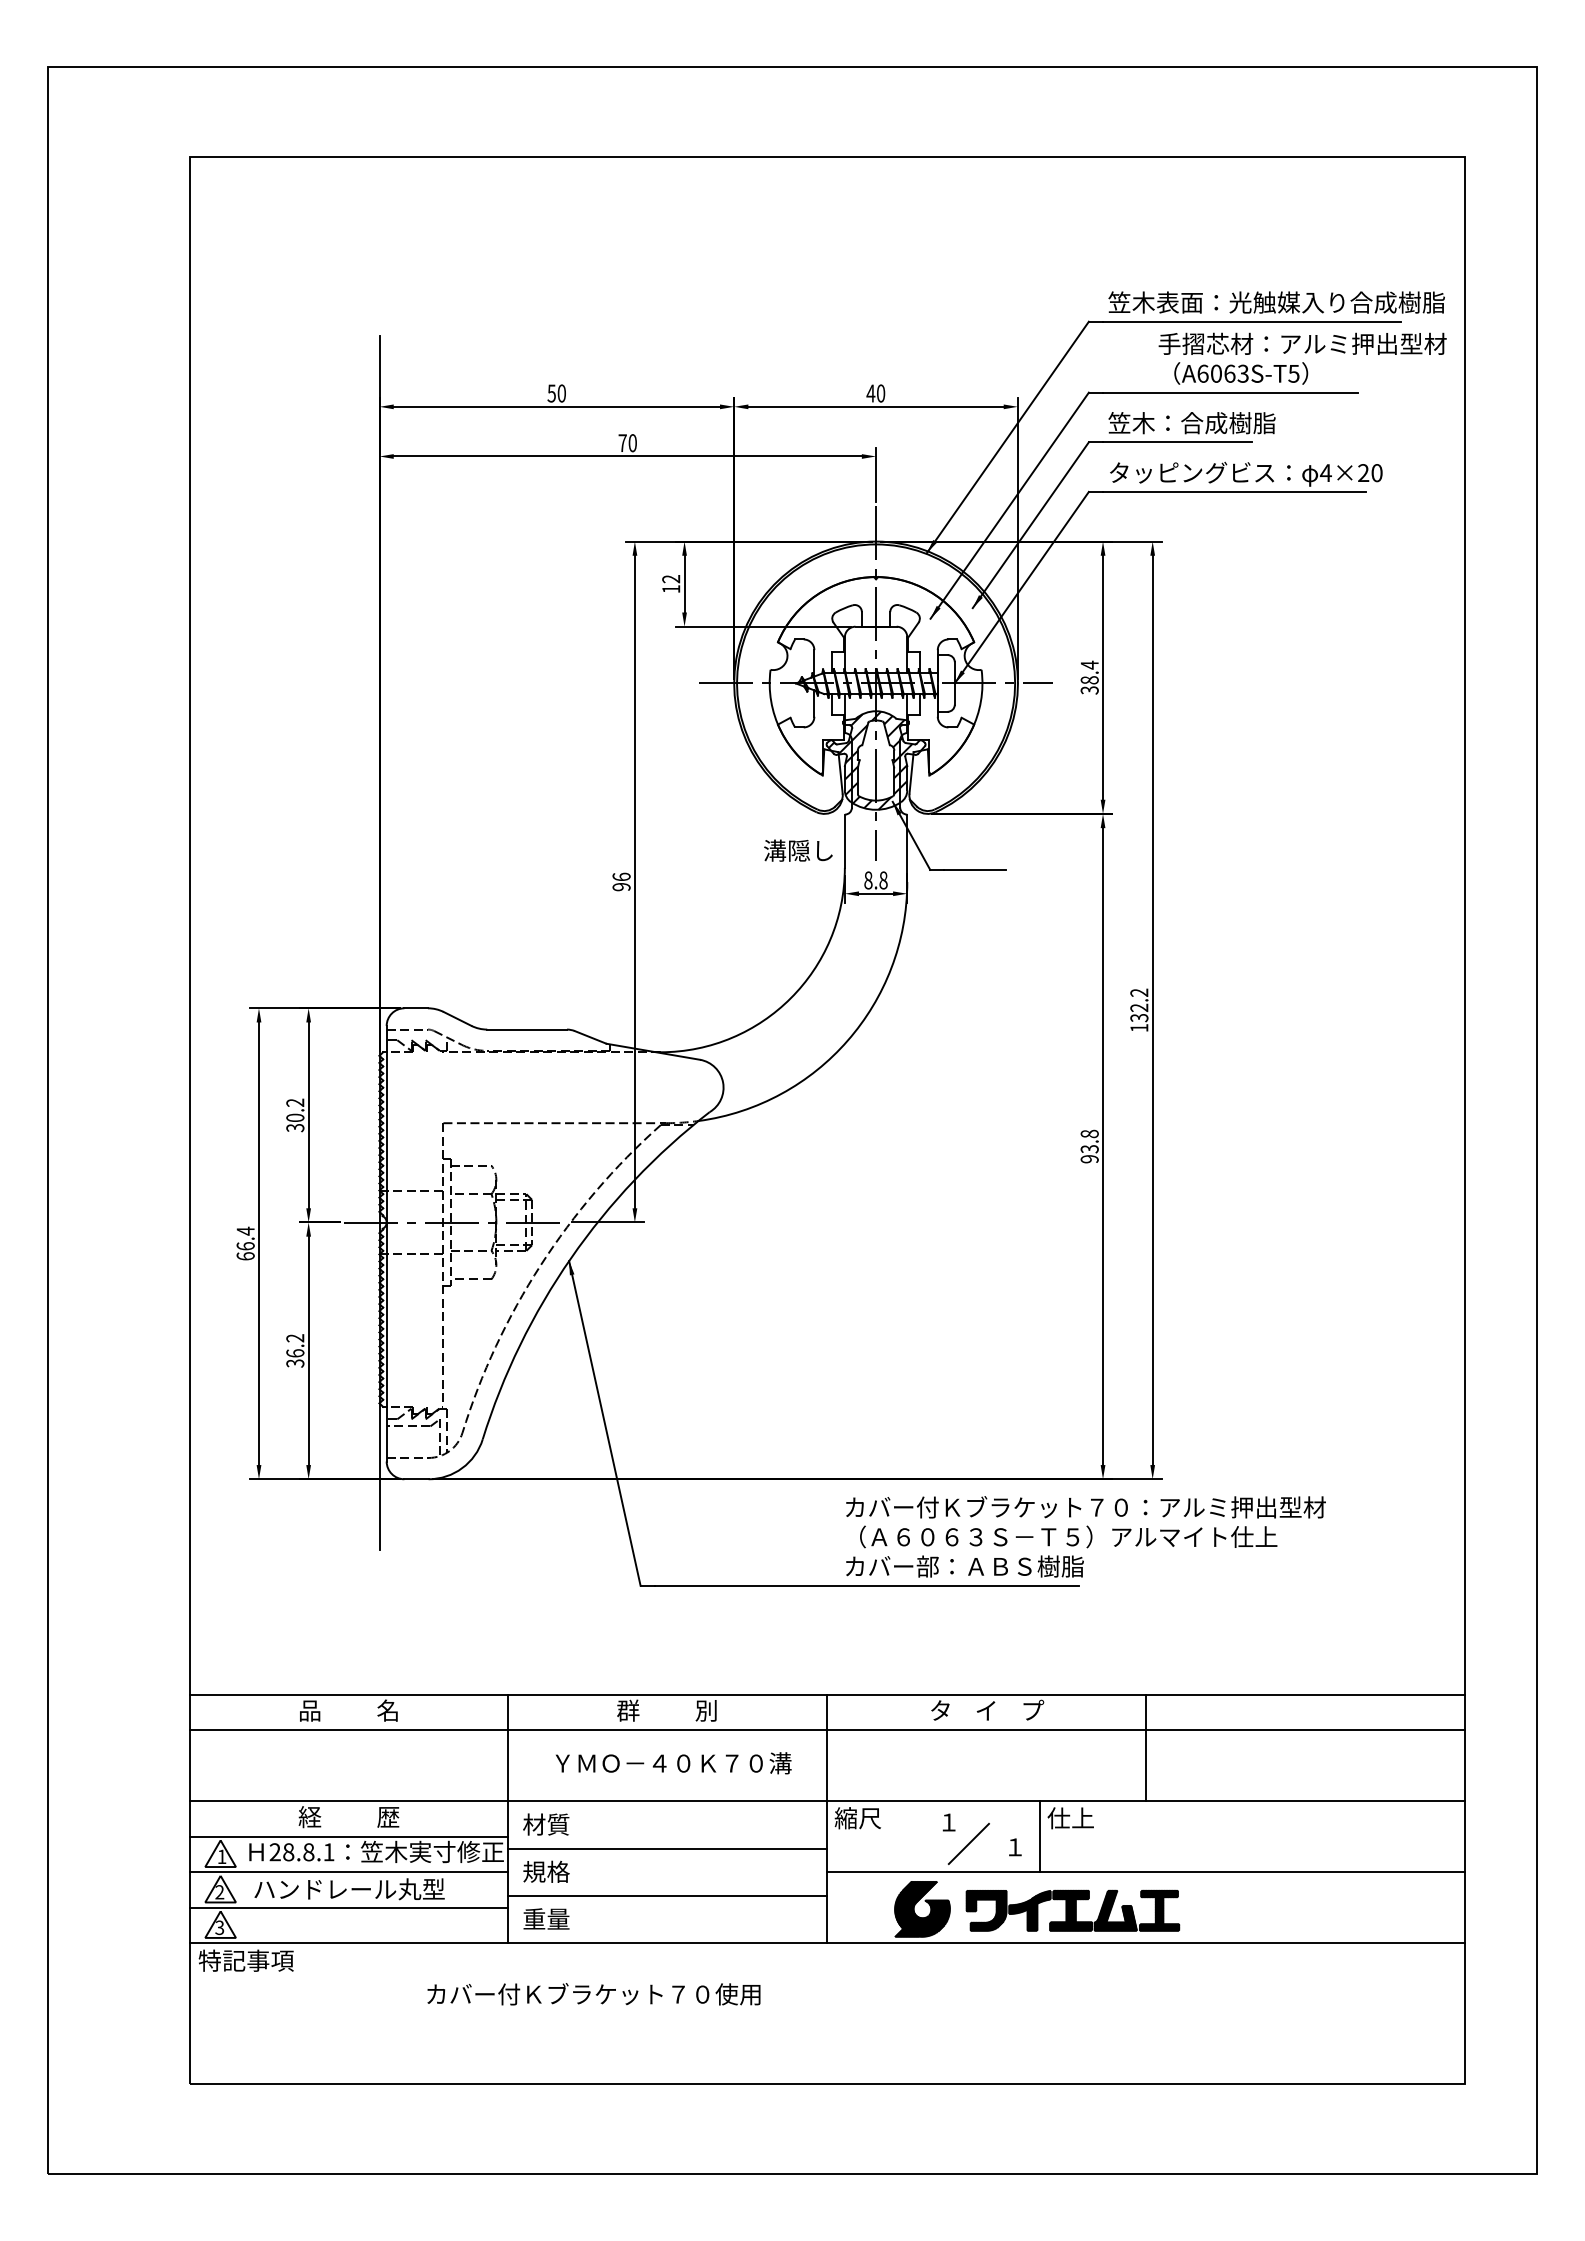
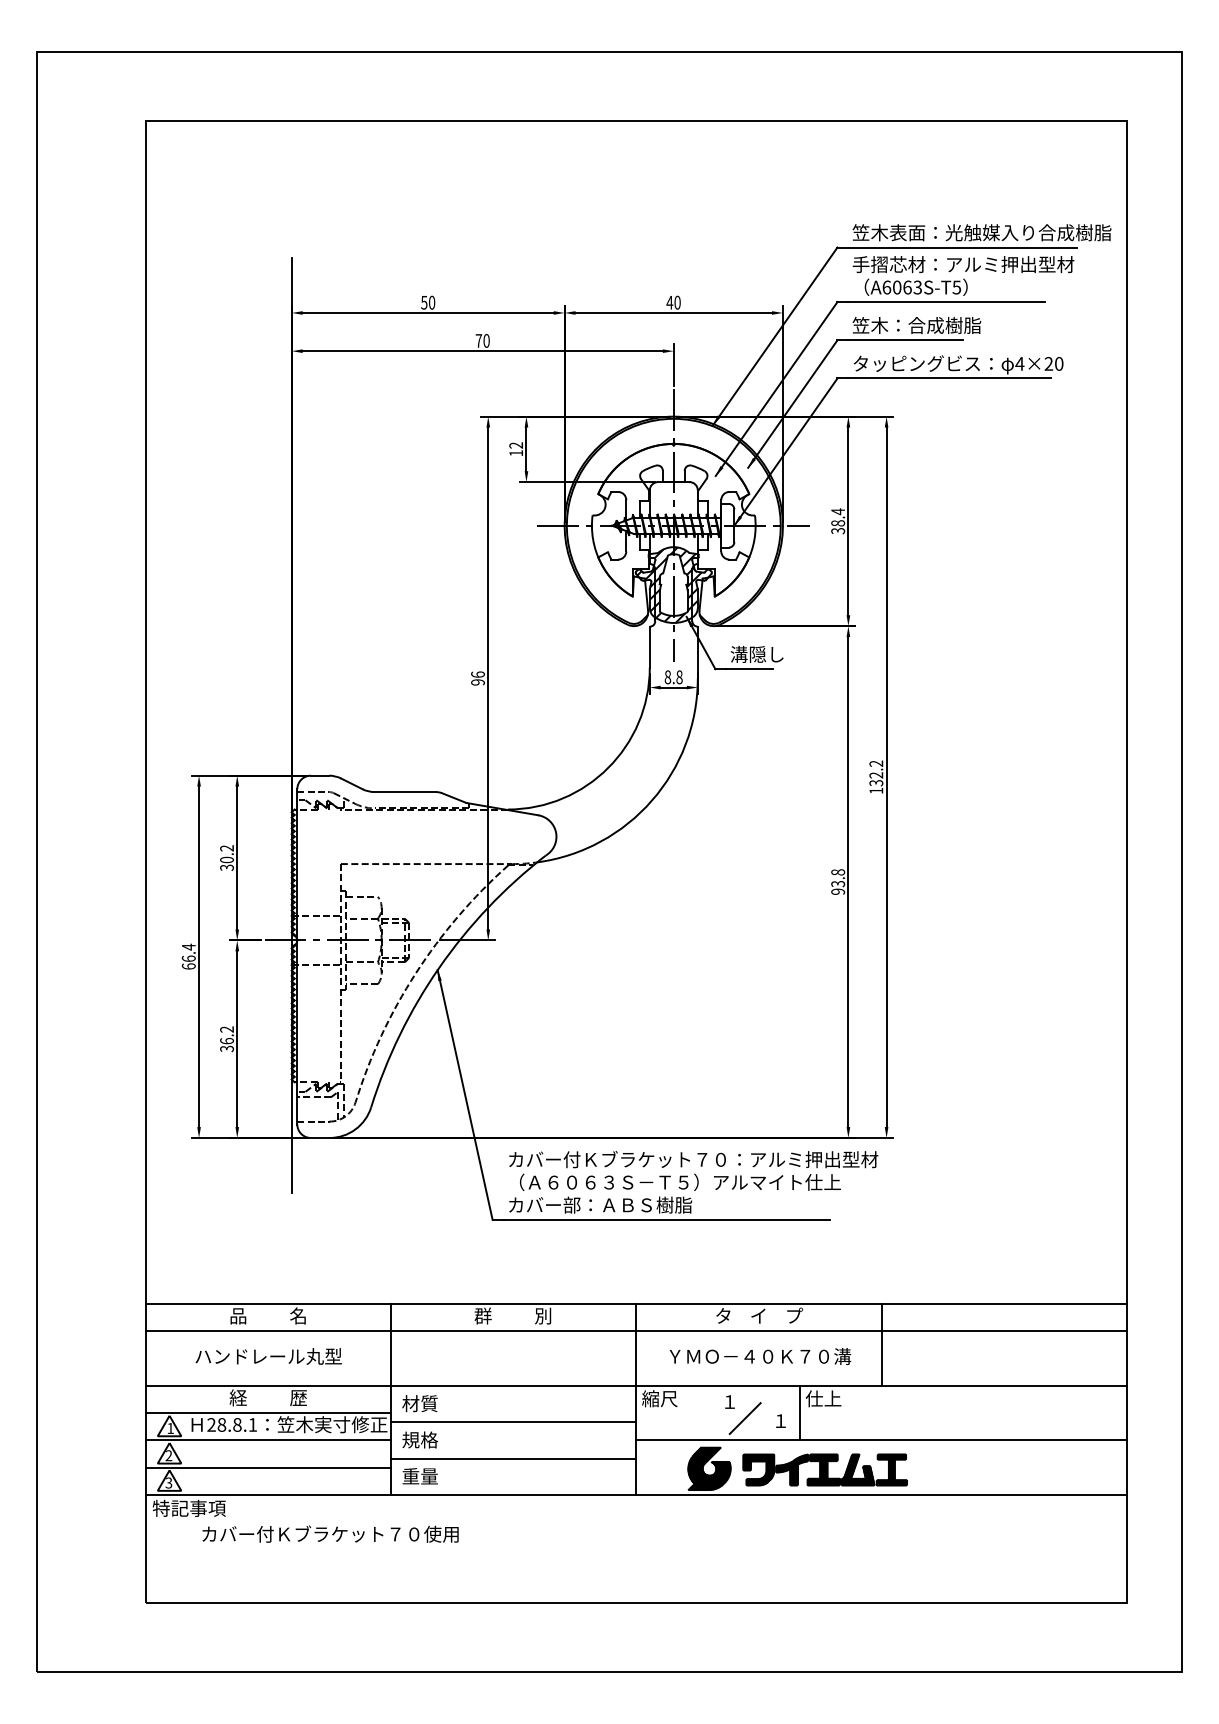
text: (1302, 358) -> (963, 275), moved
text: (798, 850) -> (757, 654), moved
text: (1085, 1536) -> (693, 1182), moved
text: (673, 1763) -> (760, 1356), moved
text: (349, 1889) -> (268, 1356), moved
text: (593, 1994) -> (330, 1534), moved

